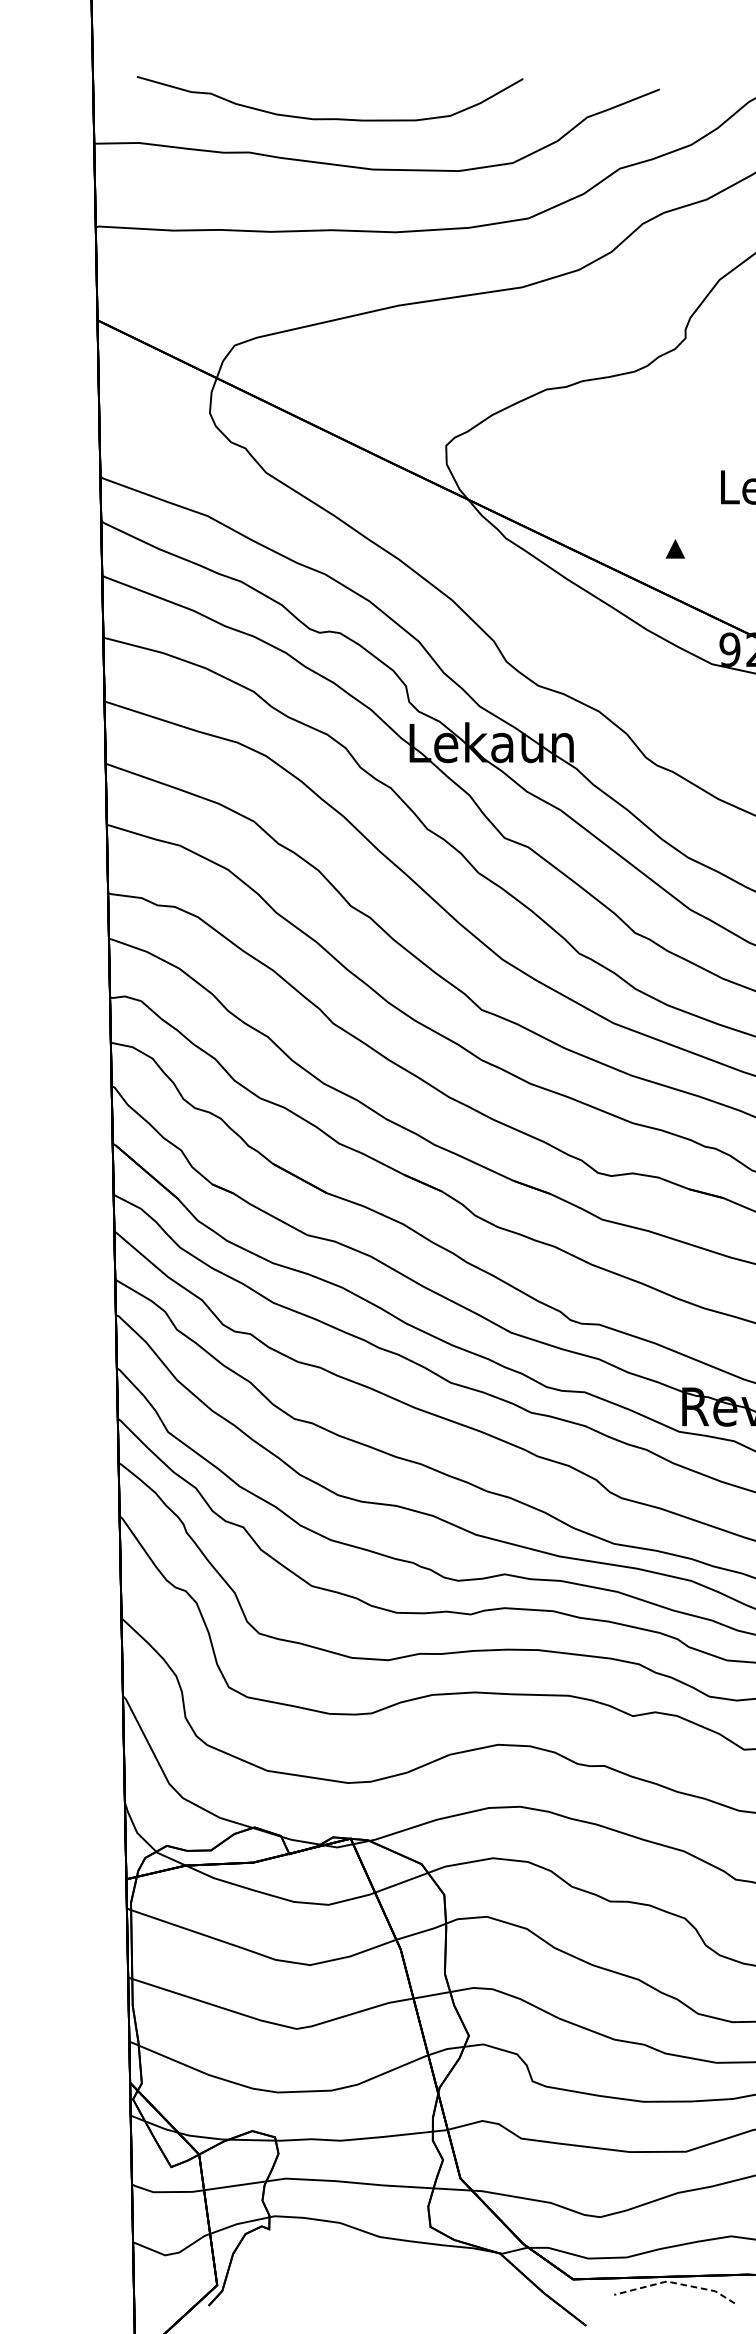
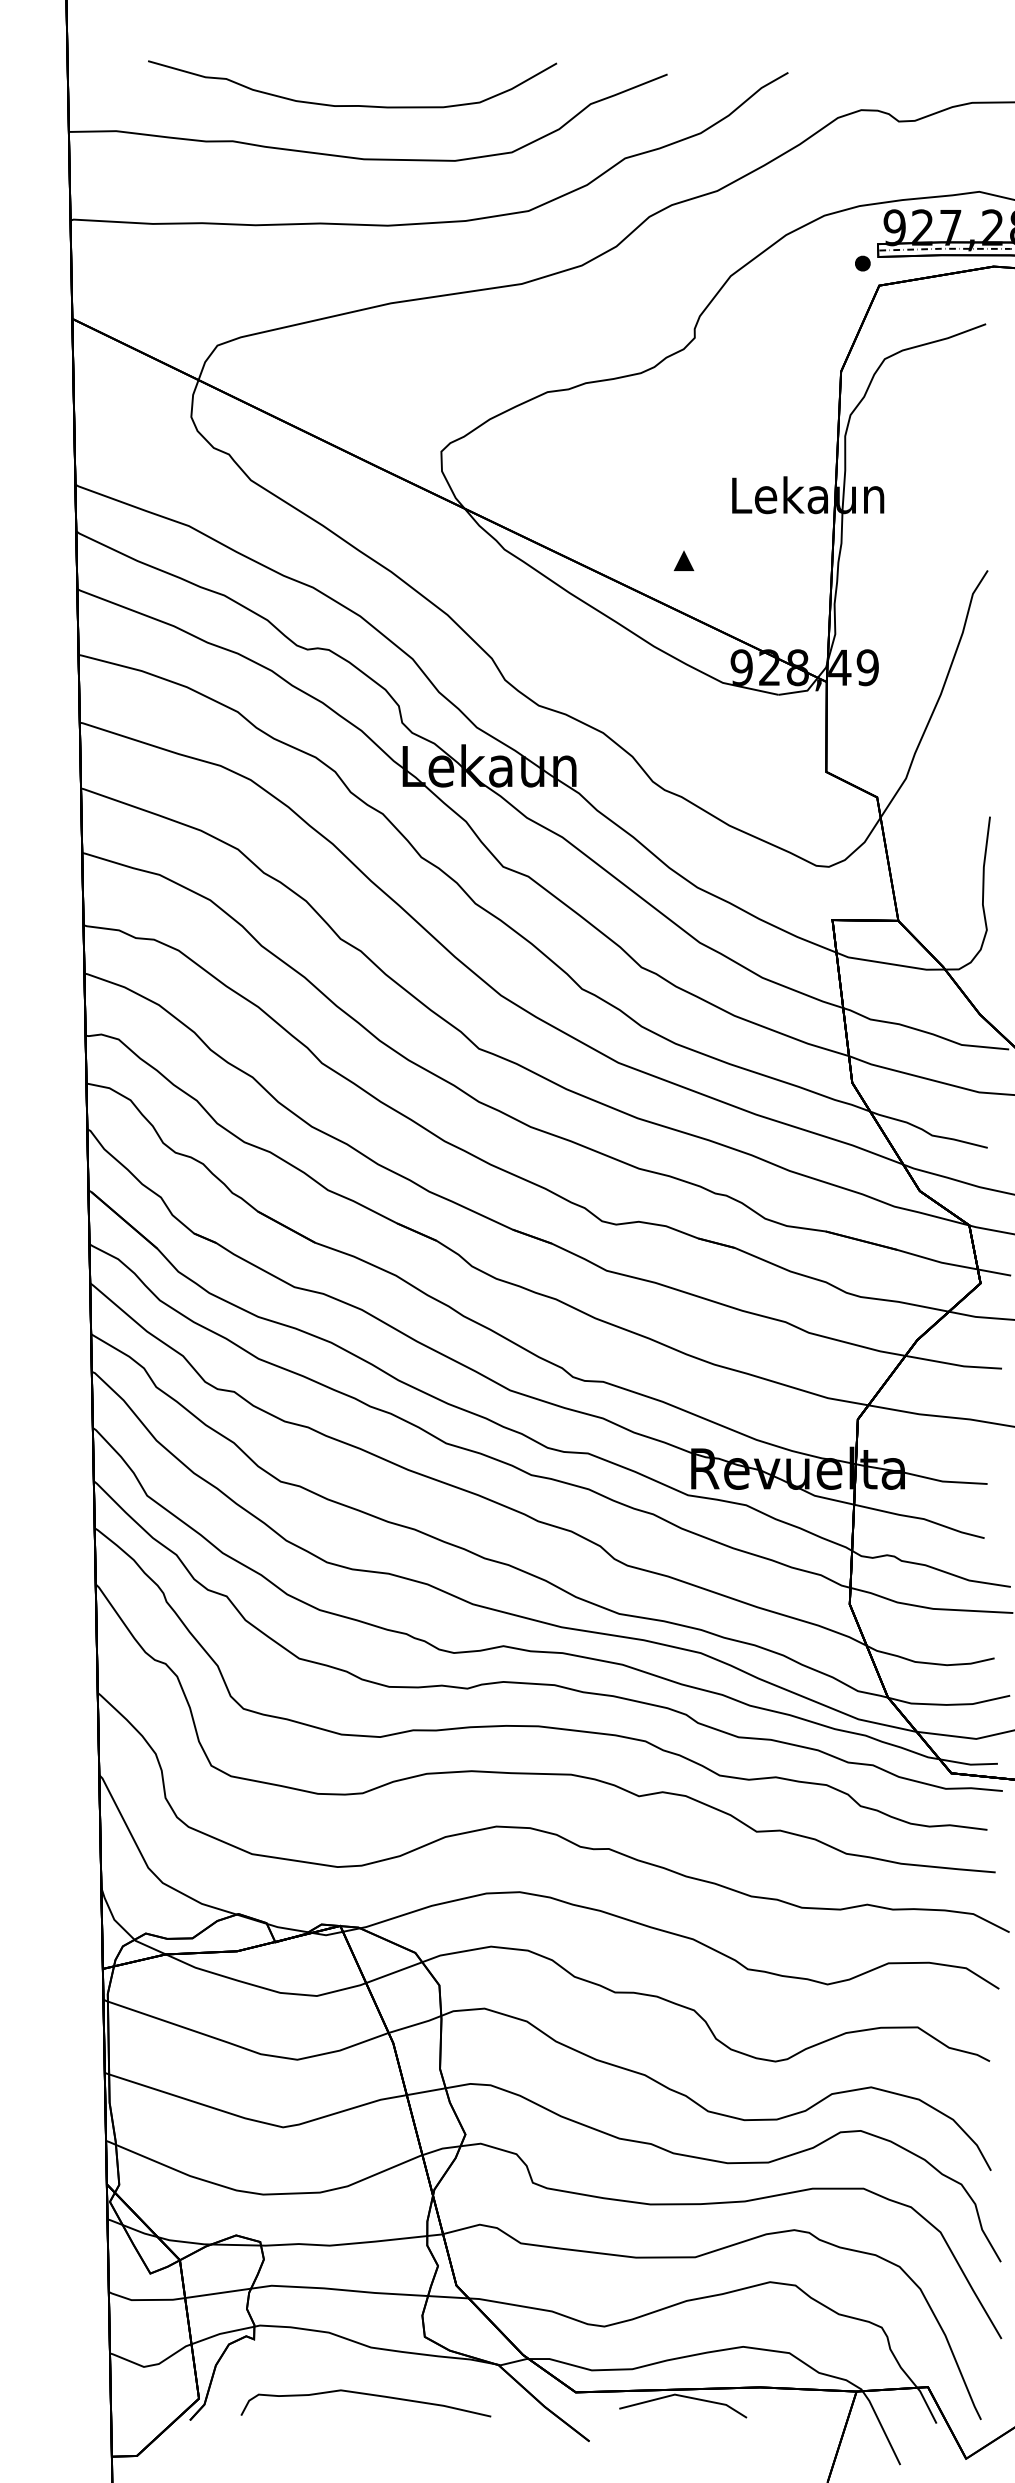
curve: (330, 118) -> (352, 105), moved
curve: (376, 2282) -> (367, 2395), added
line: (675, 2283) -> (684, 2396), dashed -> solid

